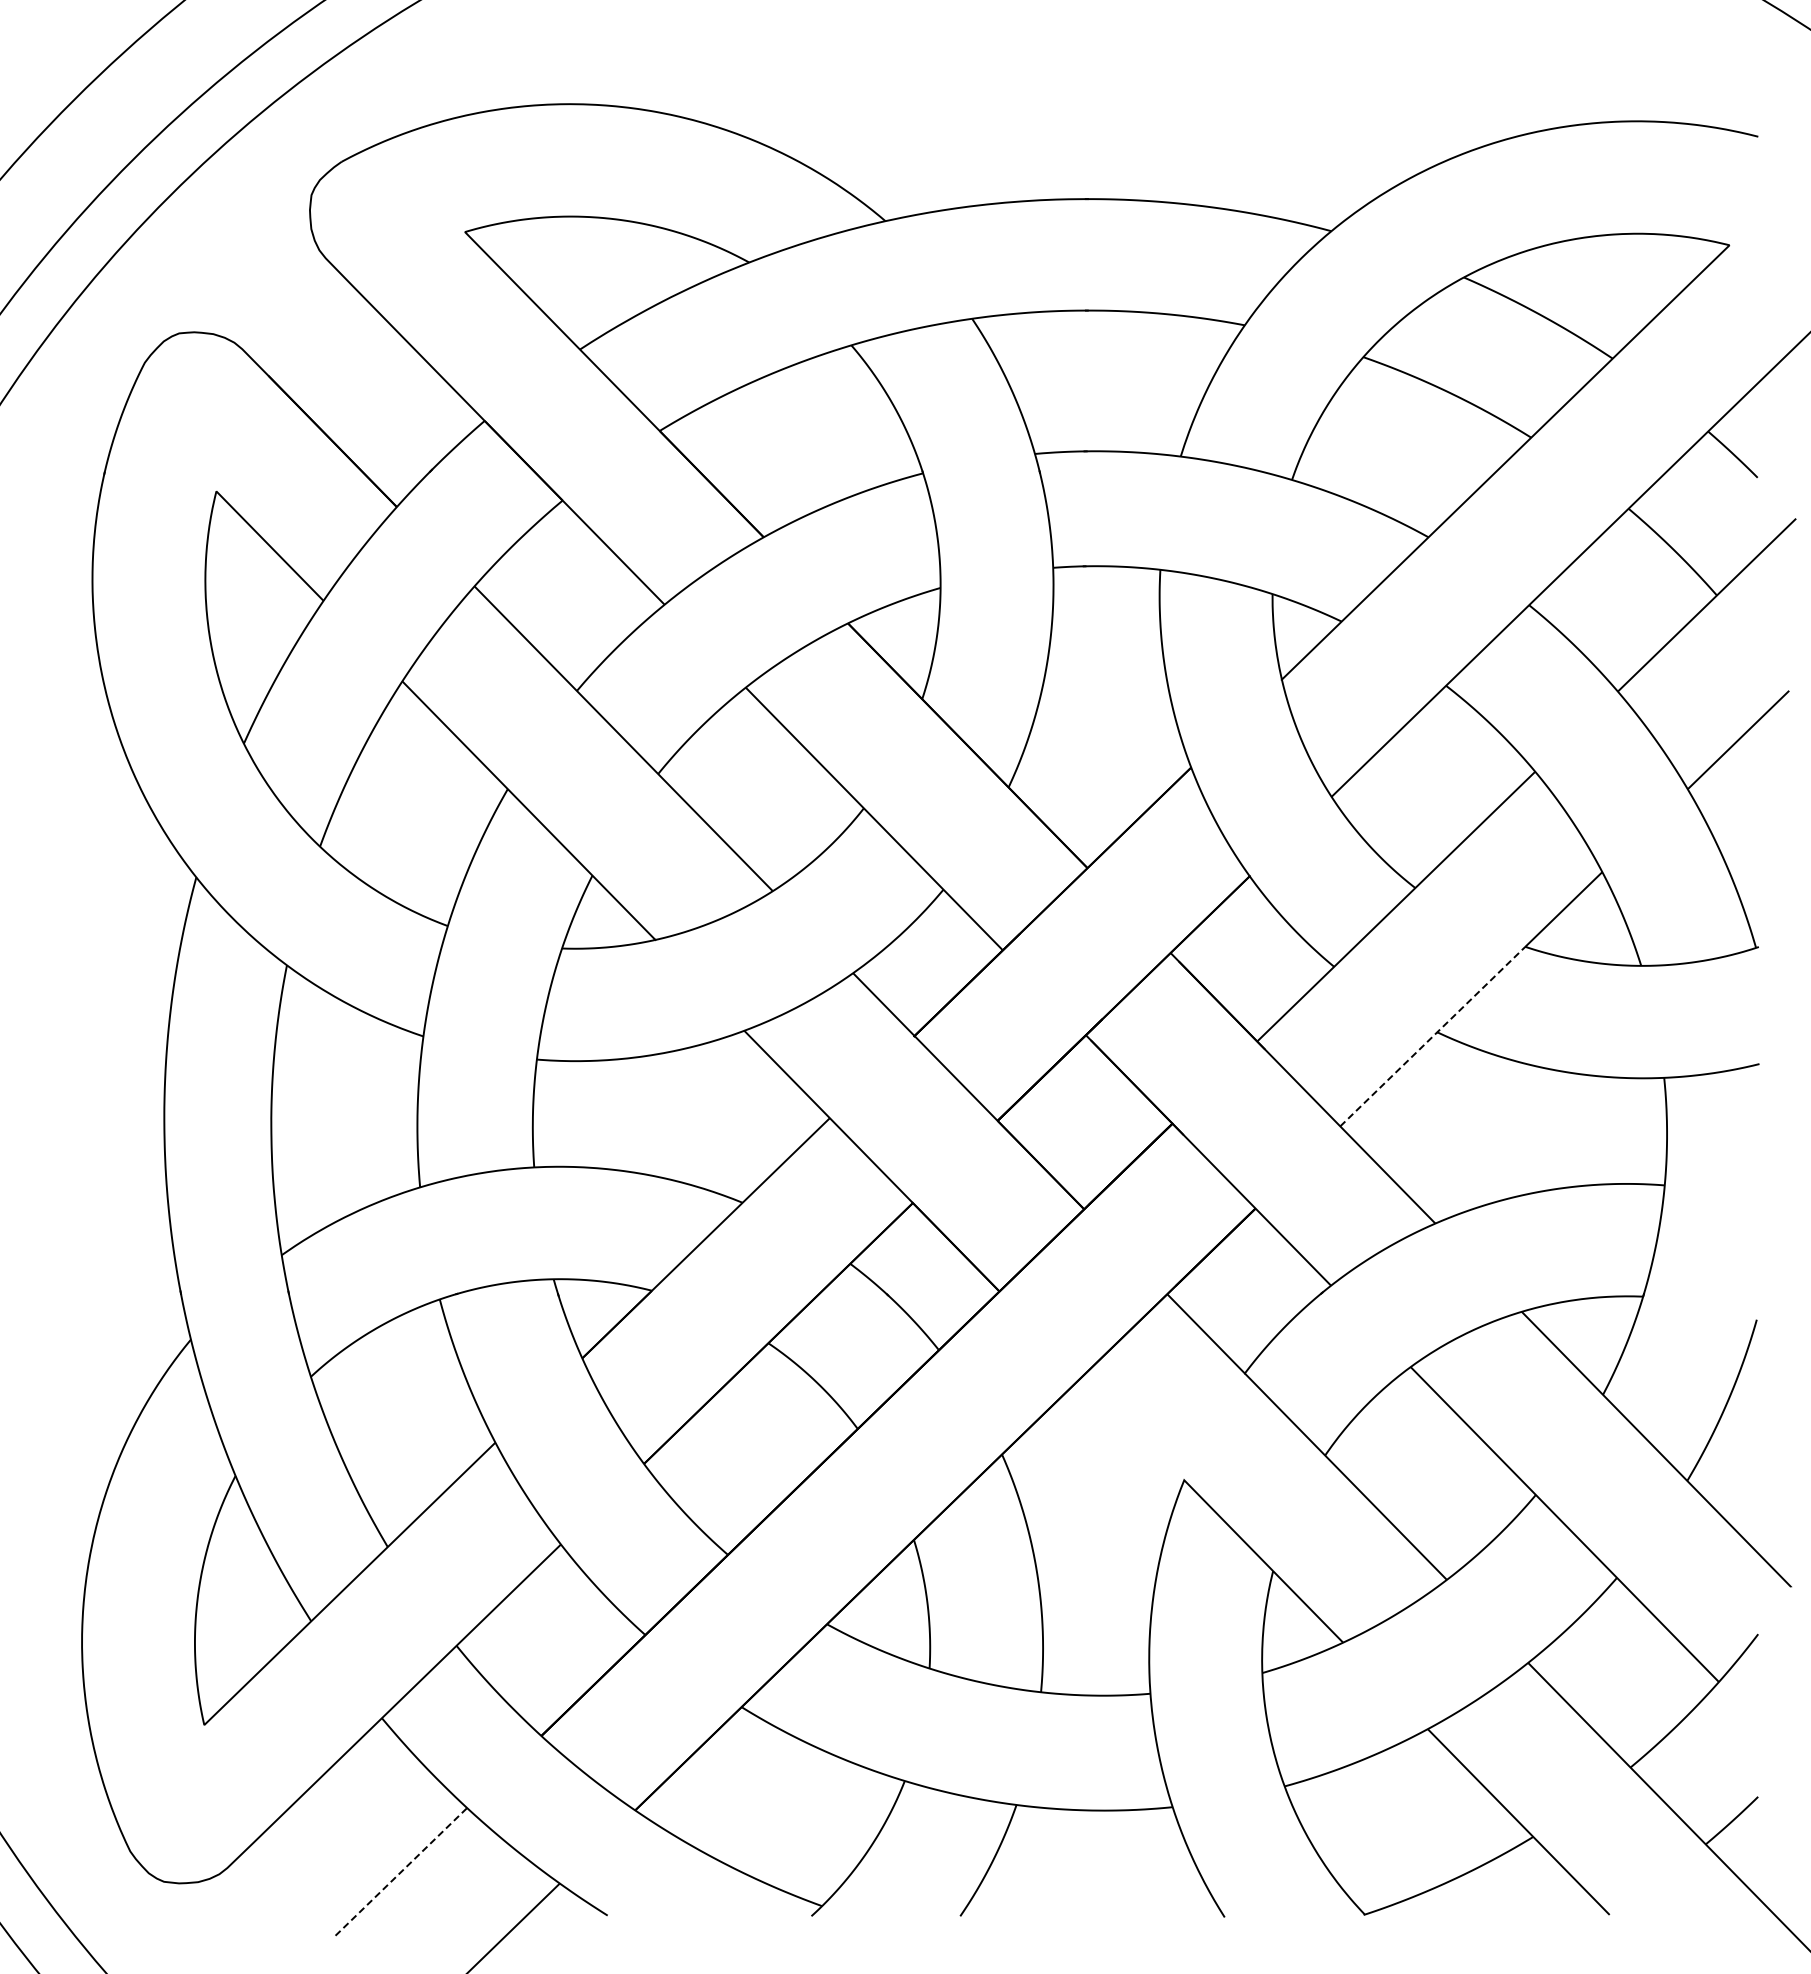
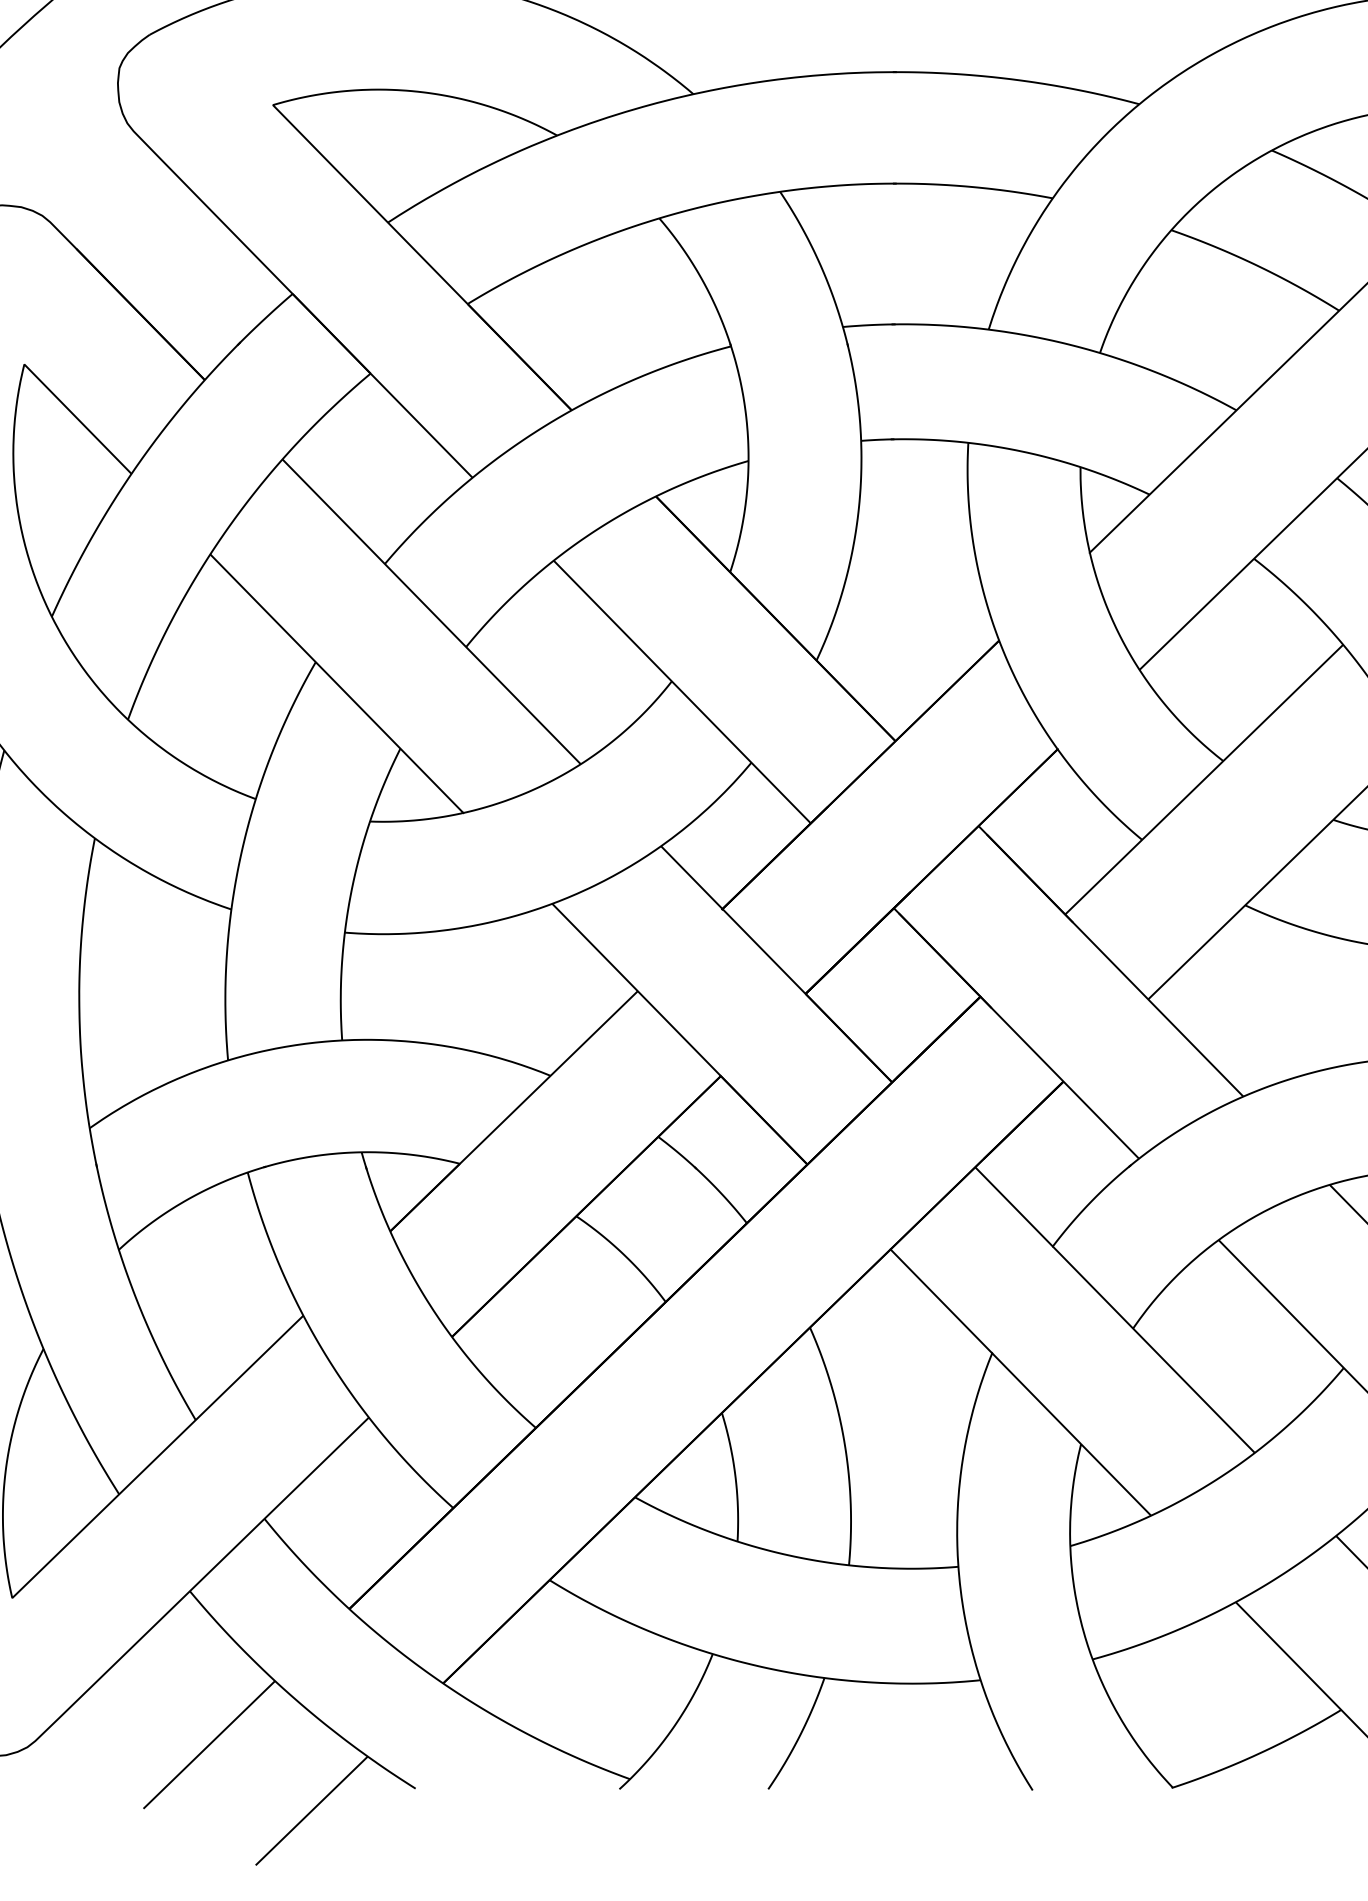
line: (1433, 1035) -> (1241, 908), dashed -> solid
line: (1133, 1428) -> (941, 1301), added
line: (401, 1871) -> (209, 1744), dashed -> solid

